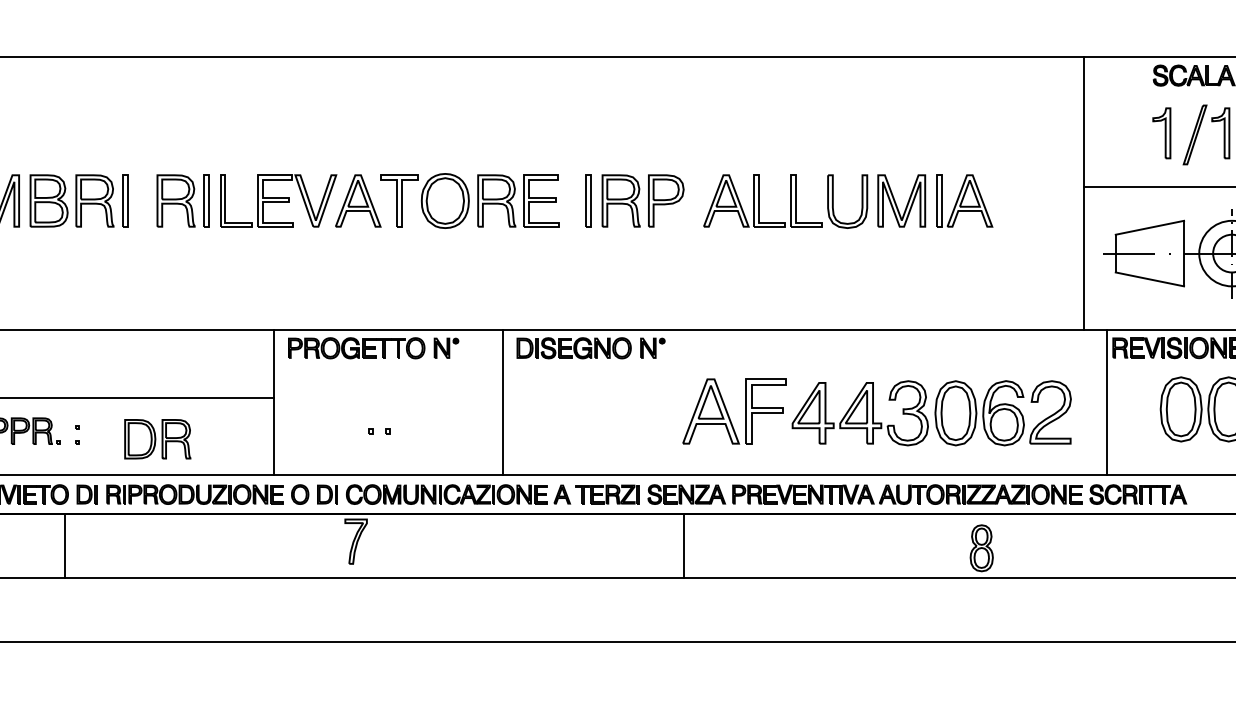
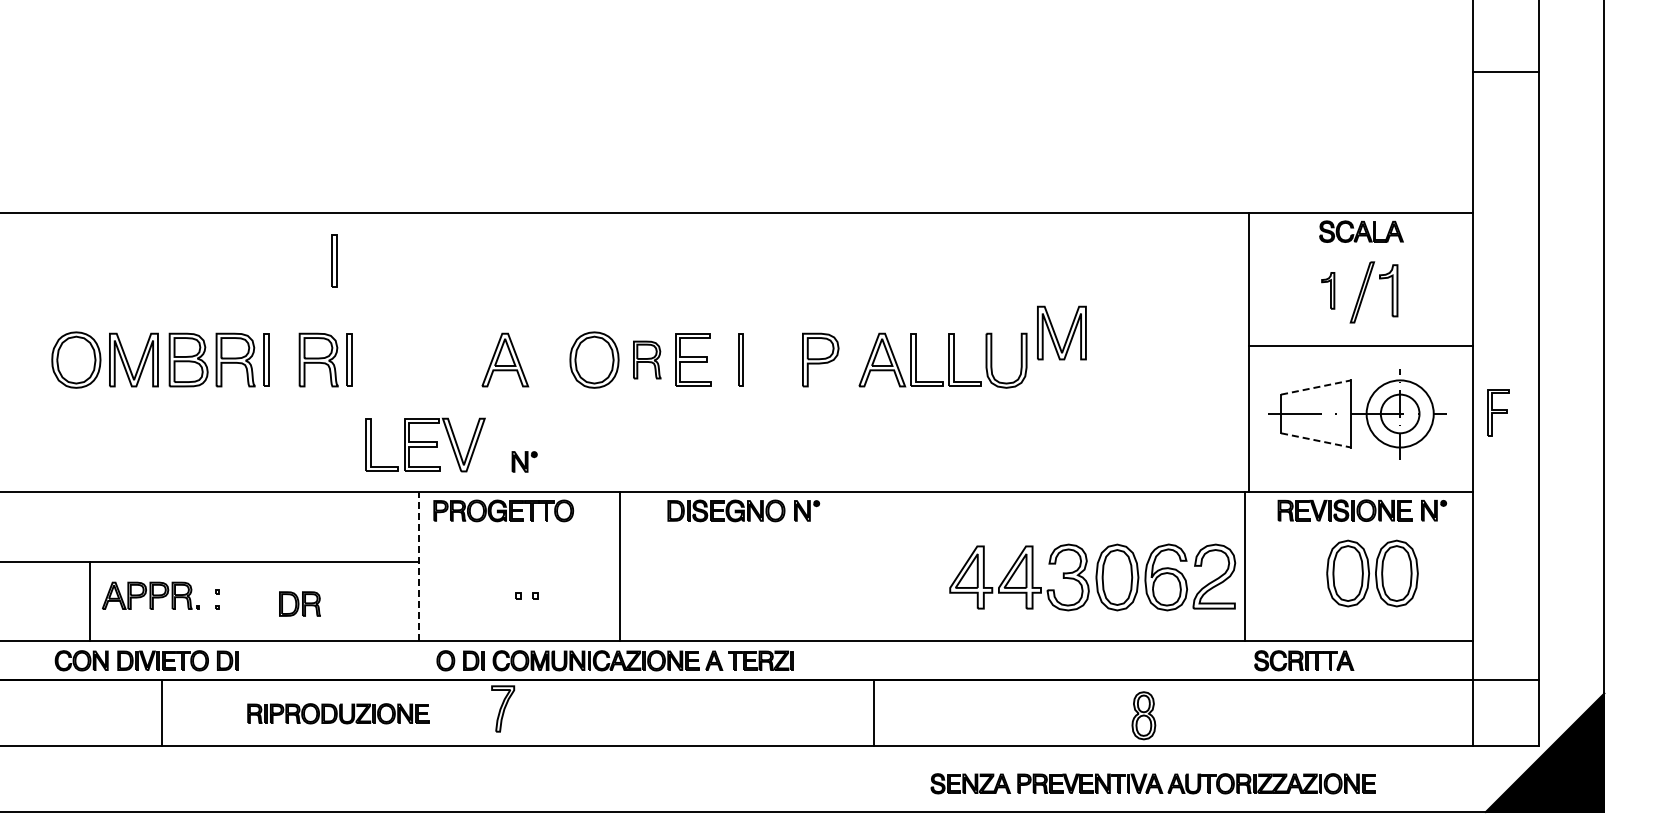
part: (191, 103) -> (334, 260), added
part: (1161, 133) -> (1327, 290), size x0.7
part: (278, 200) -> (425, 444), moved
part: (398, 200) -> (546, 359), removed
part: (497, 200) -> (647, 359), size x0.7
part: (621, 200) -> (774, 359), removed
part: (901, 200) -> (1061, 332), moved
part: (964, 200) -> (1126, 359), removed
line: (1150, 227) -> (1316, 387), solid -> dashed
line: (1150, 279) -> (1316, 440), solid -> dashed
part: (446, 347) -> (524, 461), moved
line: (273, 401) -> (418, 565), solid -> dashed
line: (502, 401) -> (620, 565), moved
line: (1107, 401) -> (1245, 565), moved
part: (728, 413) -> (884, 577), removed
part: (157, 438) -> (299, 603), size x0.6
part: (195, 494) -> (338, 713), moved
part: (864, 494) -> (1152, 783), moved
line: (64, 546) -> (161, 713), moved
line: (683, 546) -> (873, 713), moved

